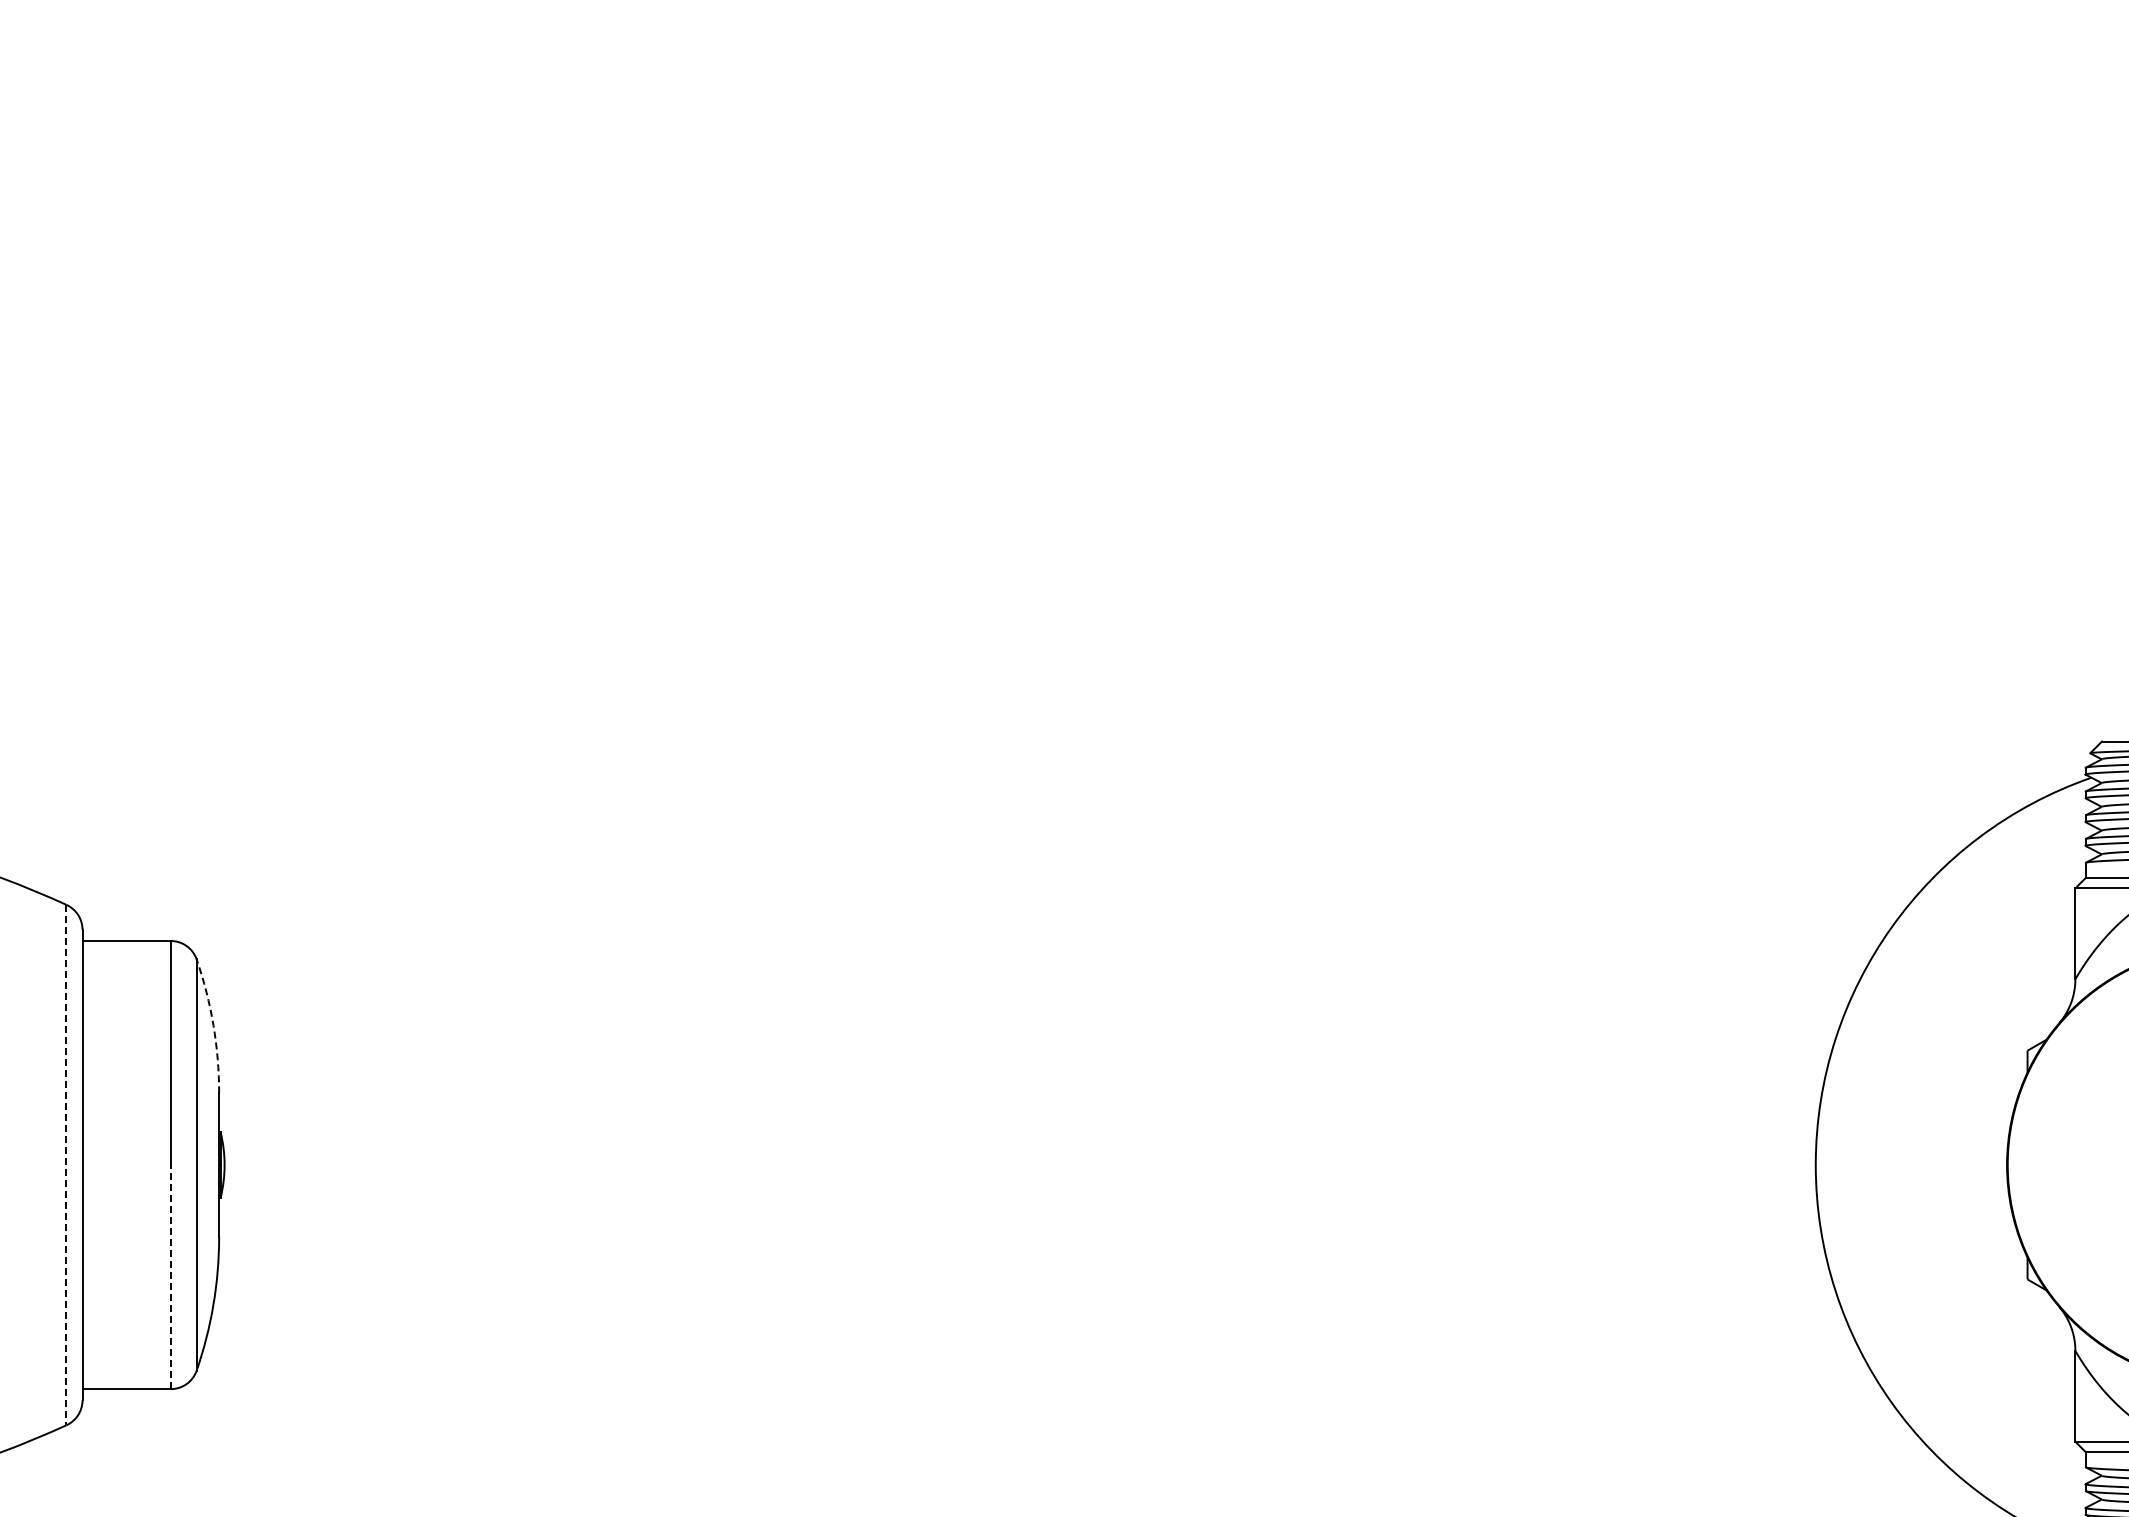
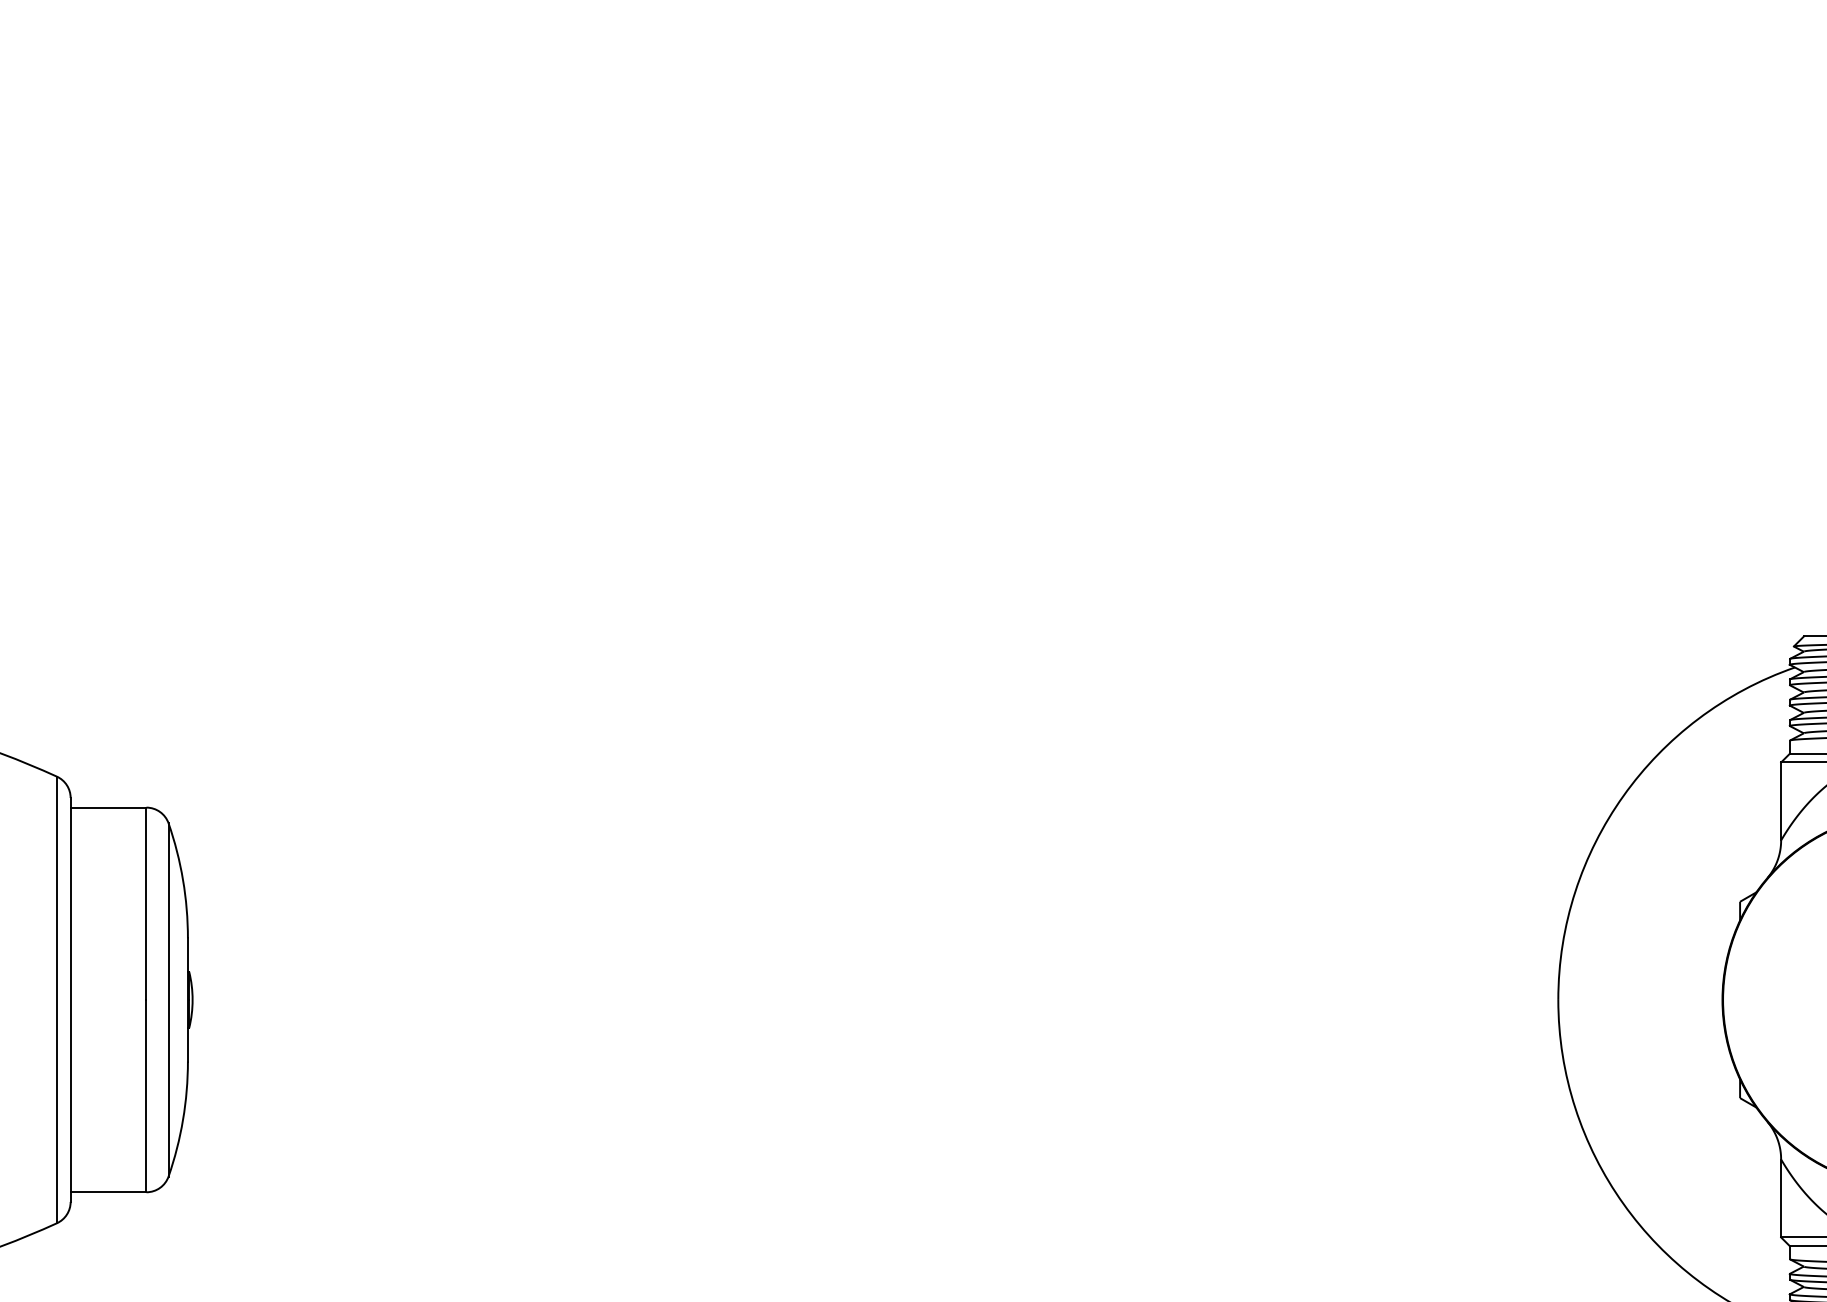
arc: (213, 1025) -> (183, 880), dashed -> solid
line: (66, 1165) -> (56, 1000), dashed -> solid
line: (170, 1276) -> (146, 1095), dashed -> solid

